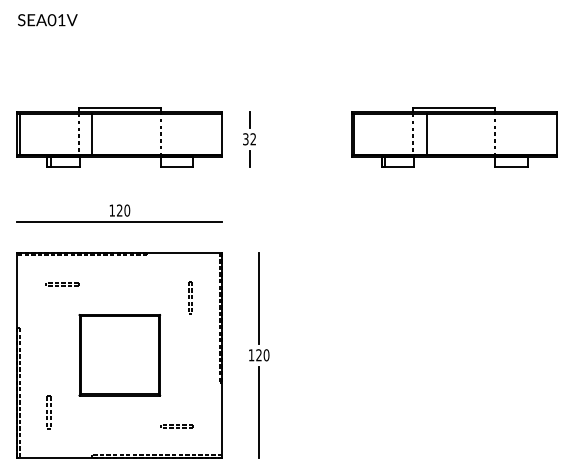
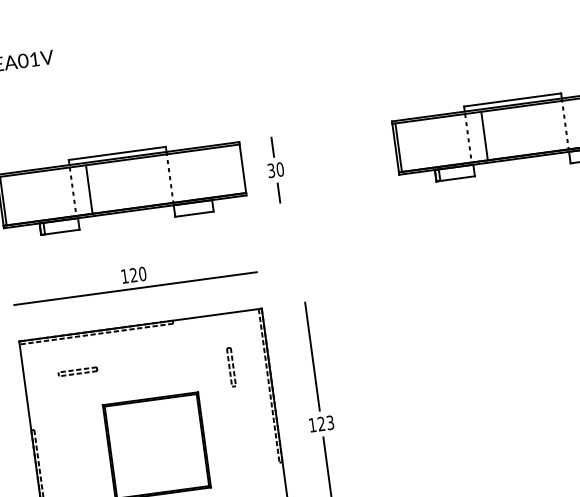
text: (253, 139) -> (280, 169), 32 -> 30
text: (266, 355) -> (330, 423), 120 -> 123

